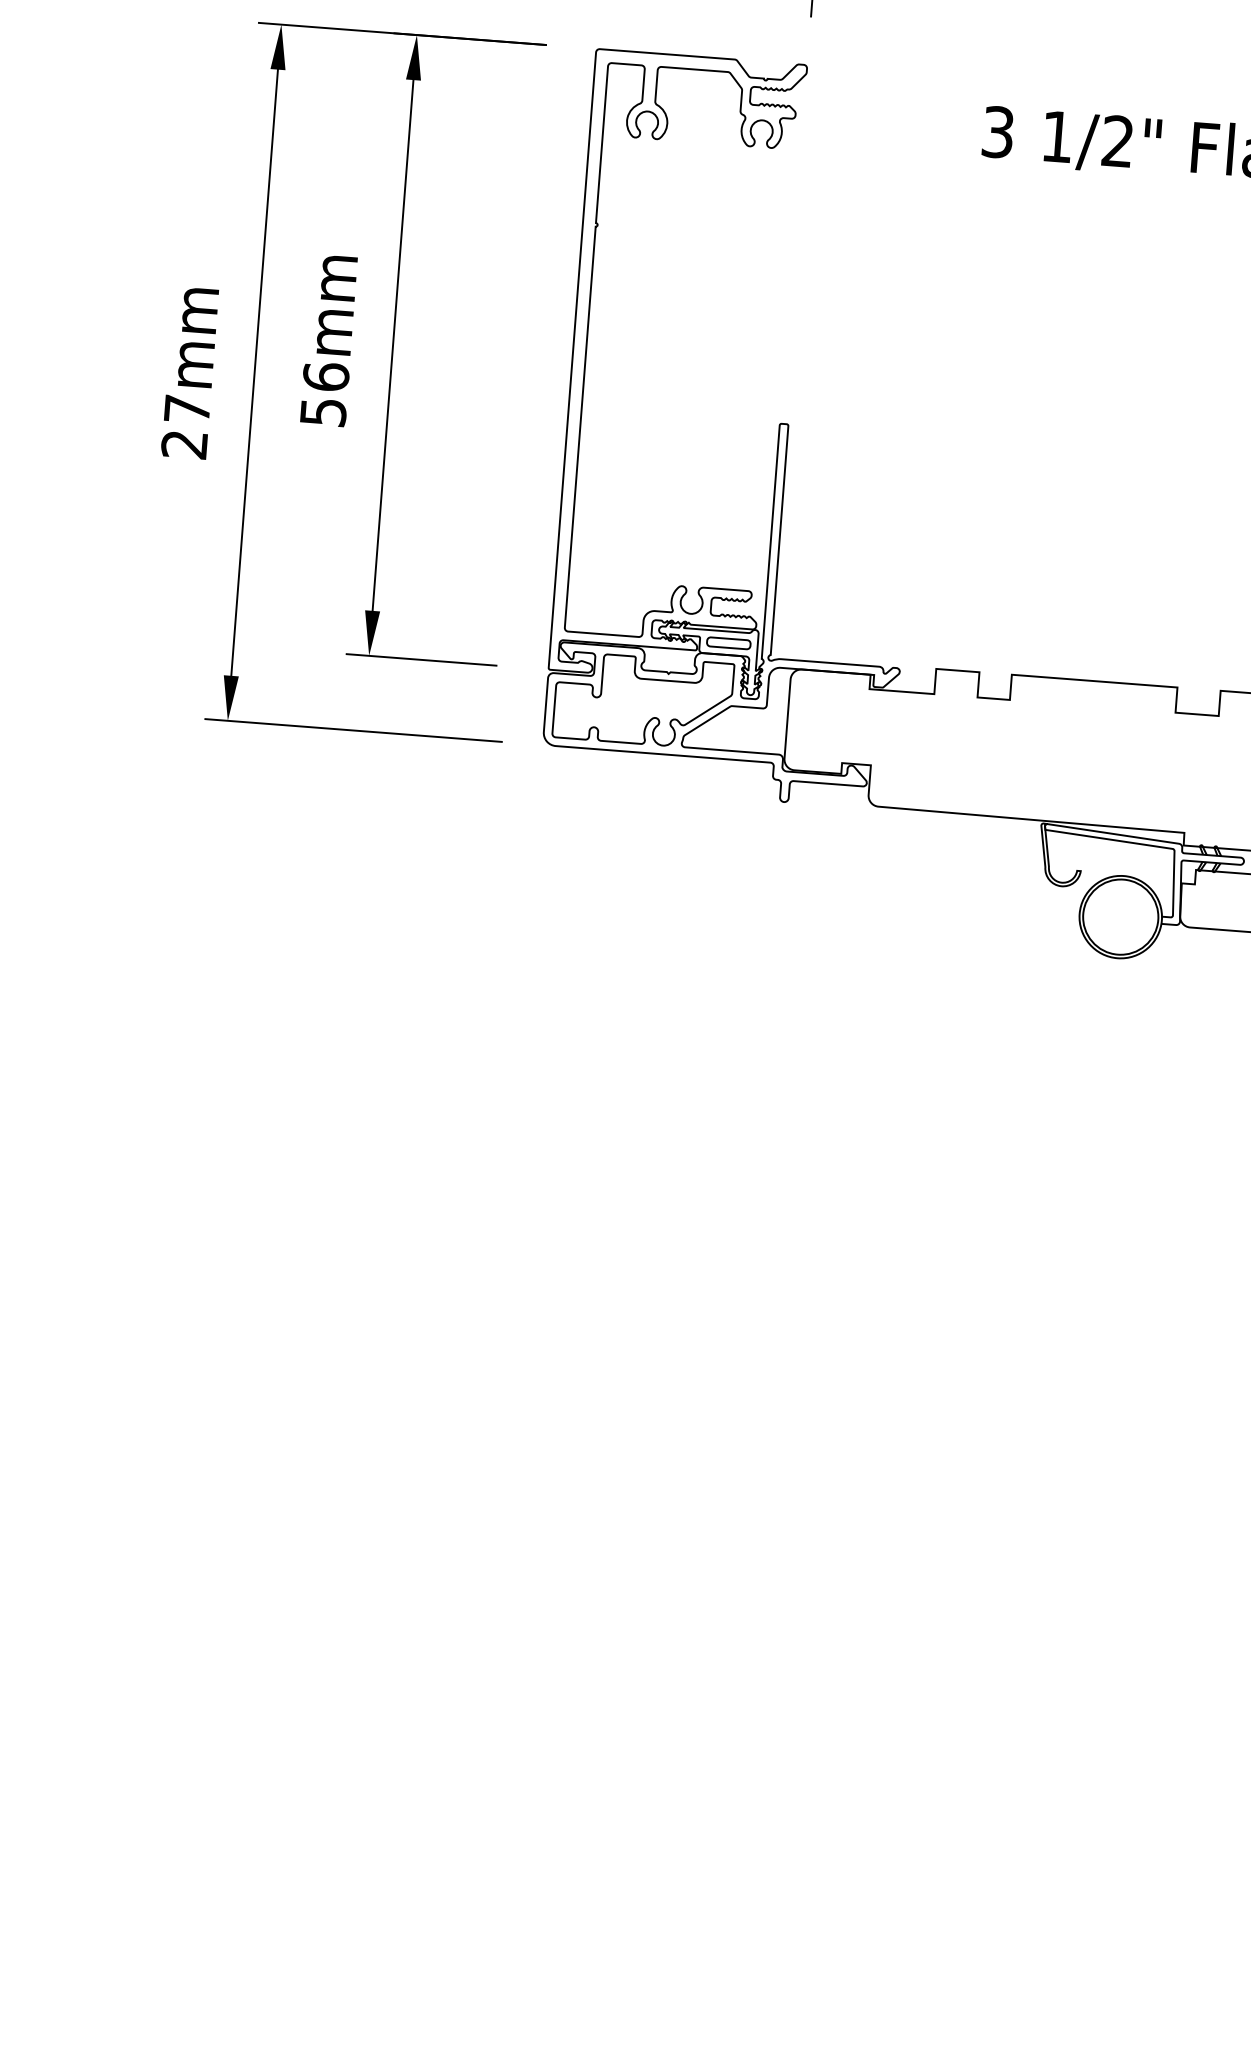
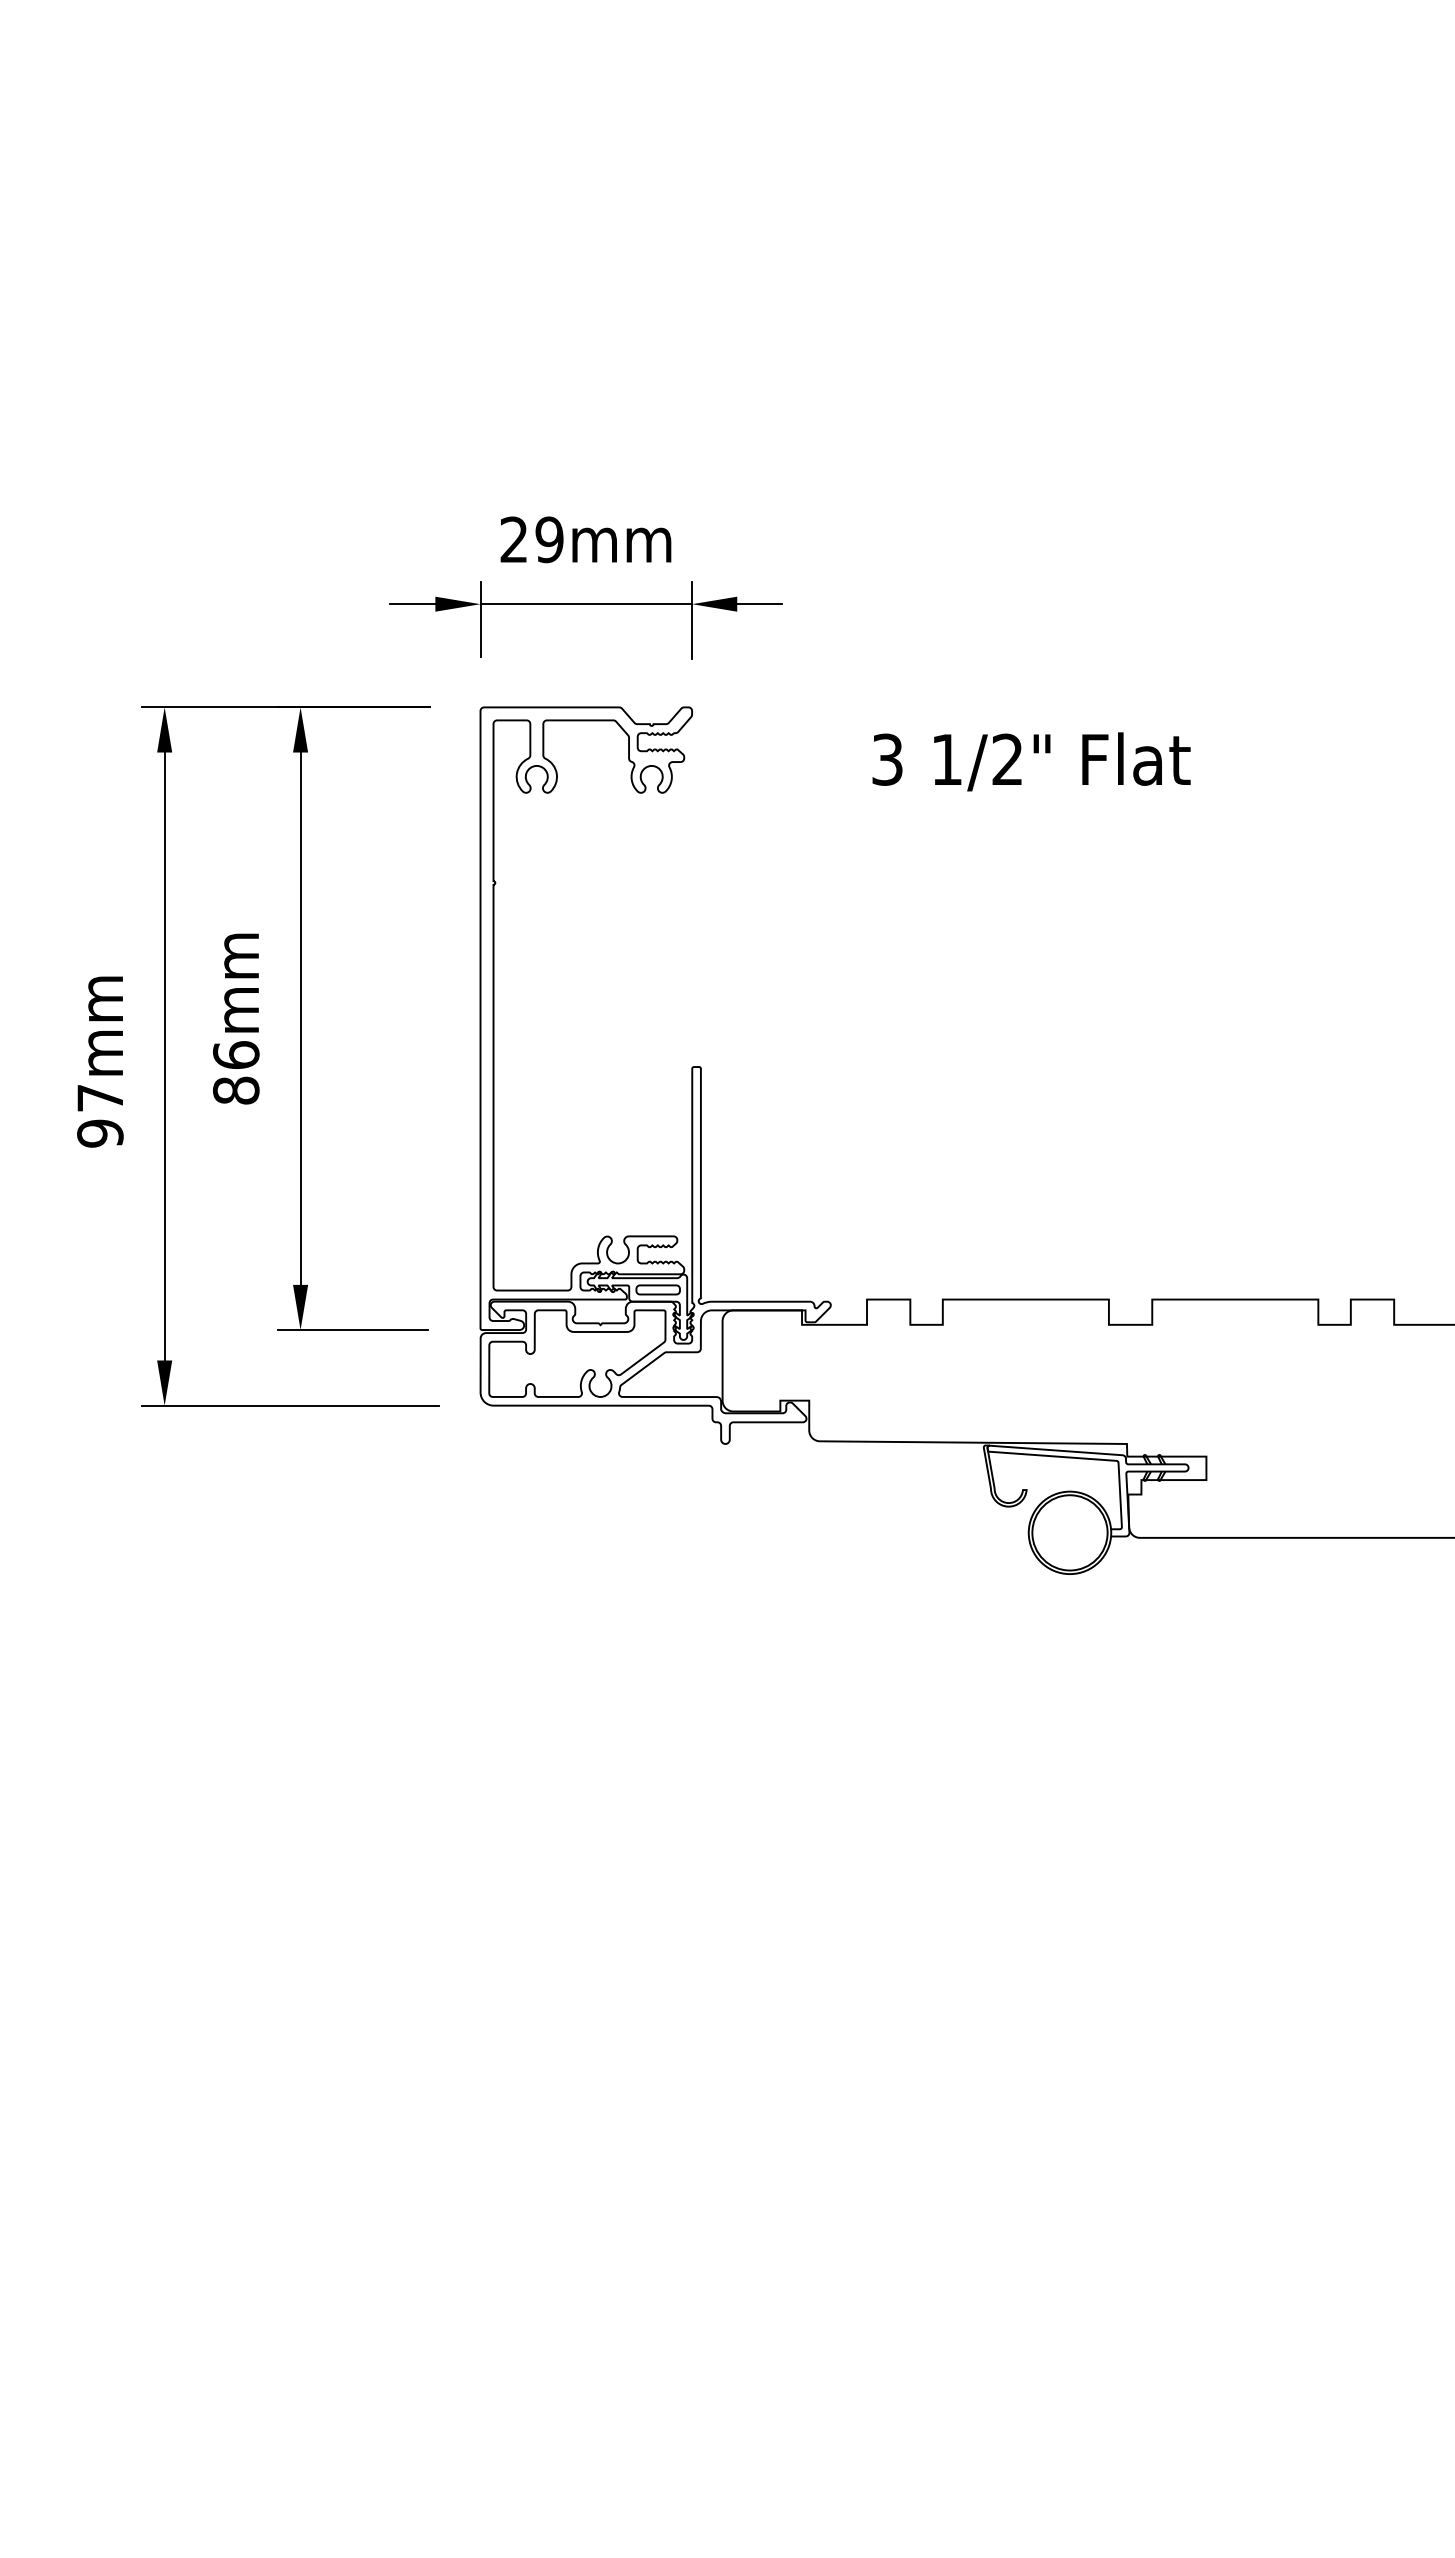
text: (323, 412) -> (236, 1090), 56mm -> 86mm
text: (184, 444) -> (100, 1133), 27mm -> 97mm

